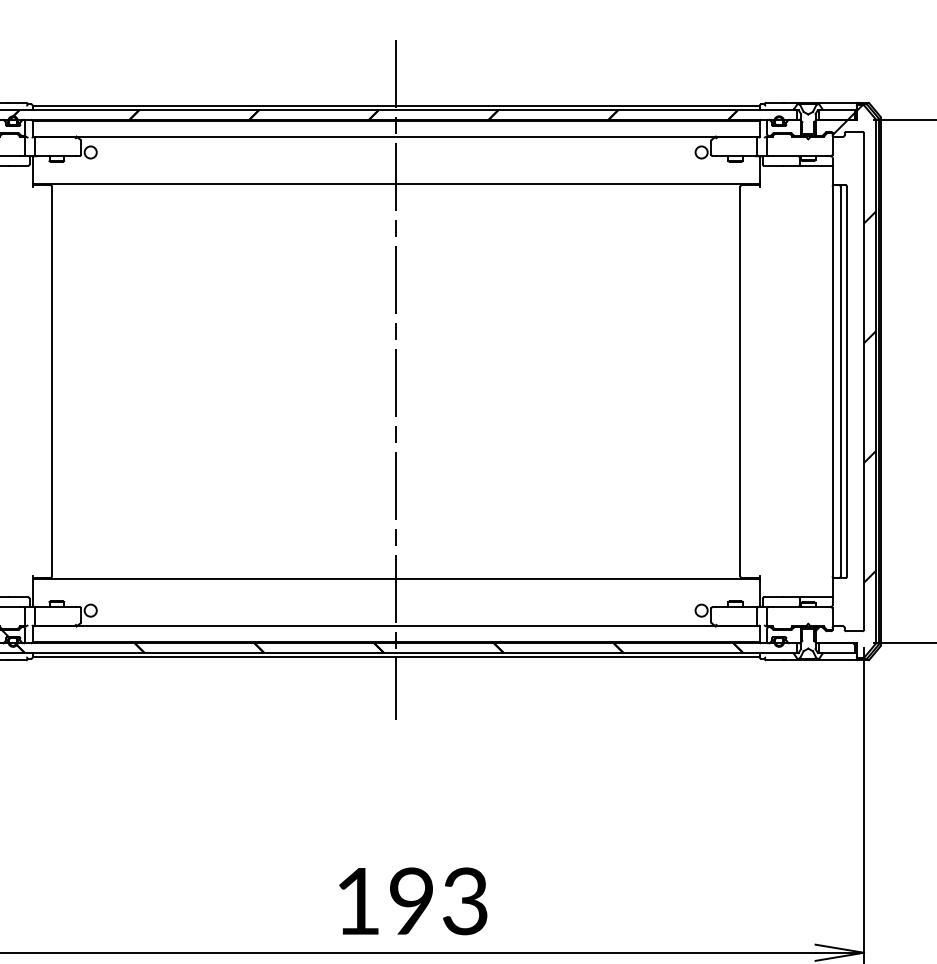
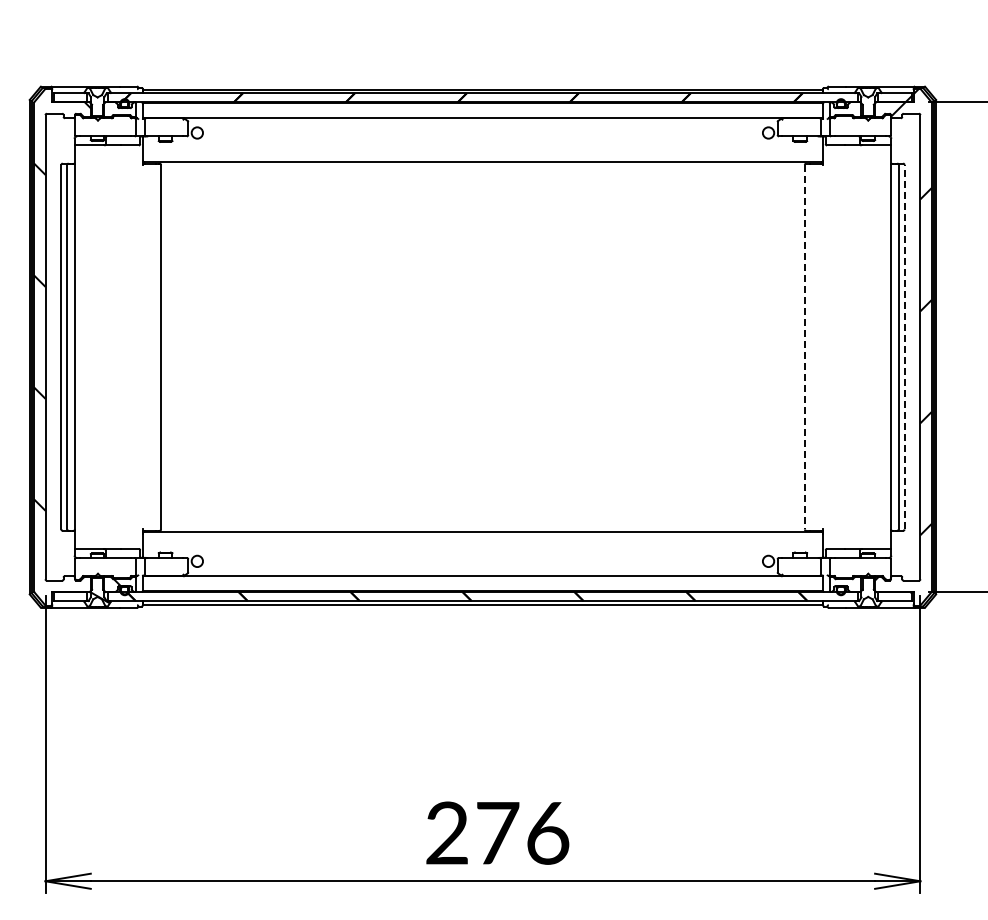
line: (395, 379) -> (482, 345), removed
line: (847, 380) -> (904, 346), solid -> dashed
line: (740, 381) -> (804, 347), solid -> dashed
text: (411, 900) -> (497, 832), 193 -> 276

